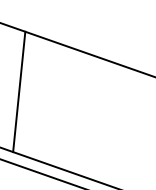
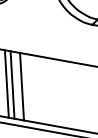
line: (29, 94) -> (12, 84), added
line: (44, 100) -> (21, 86), added

